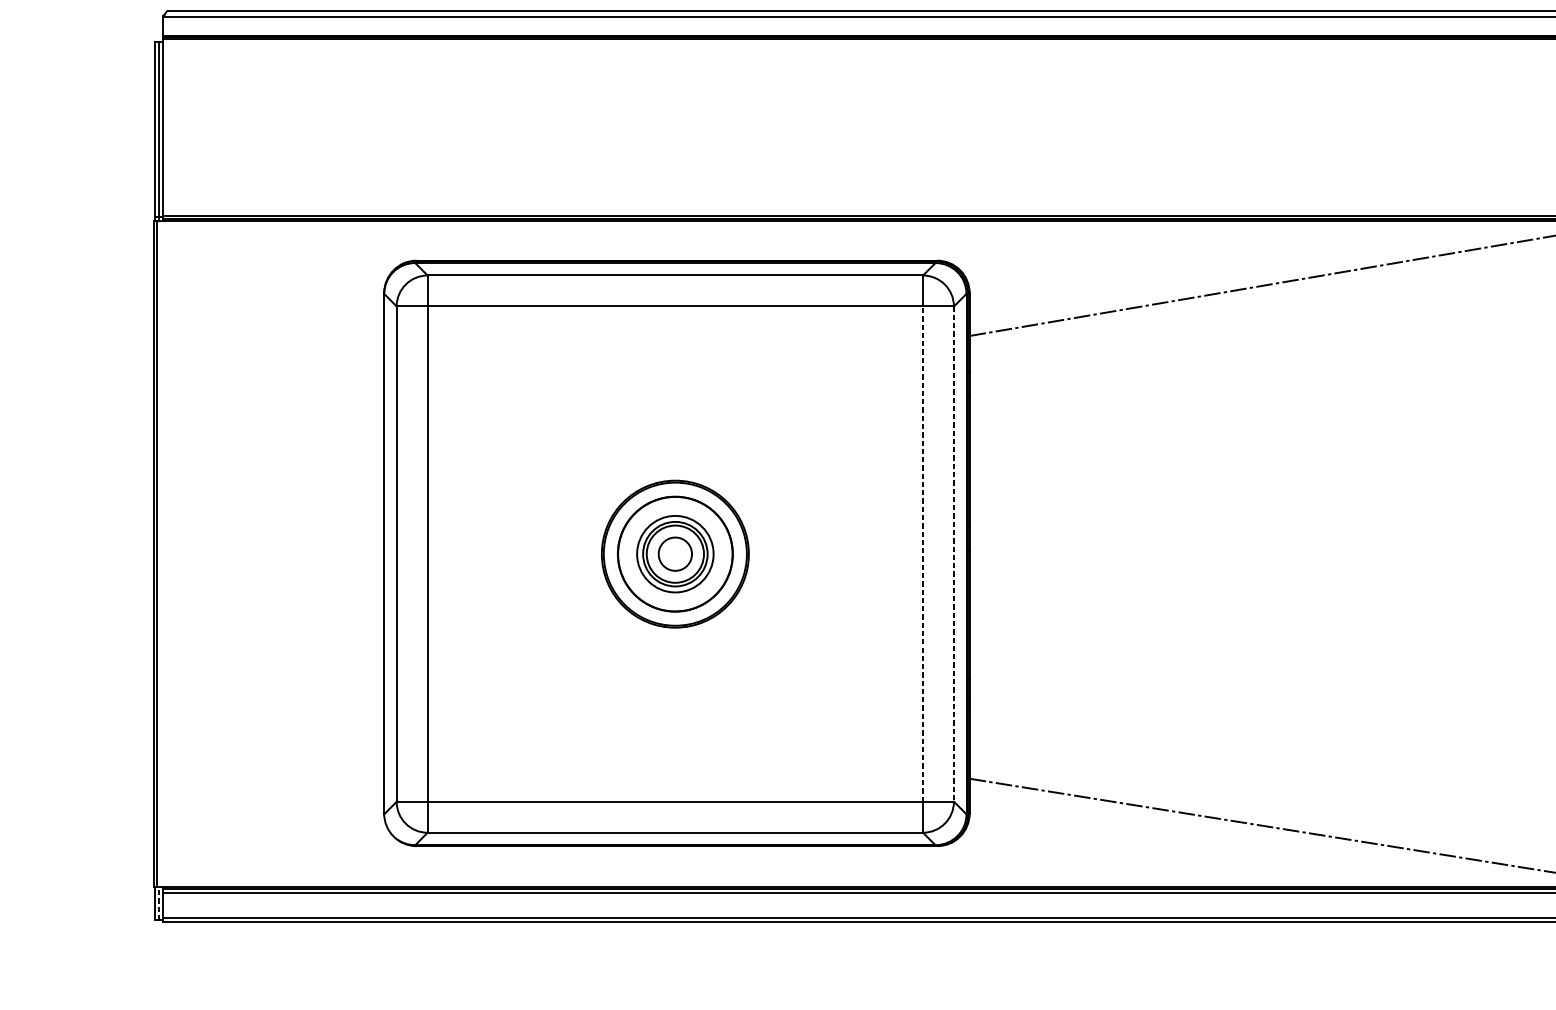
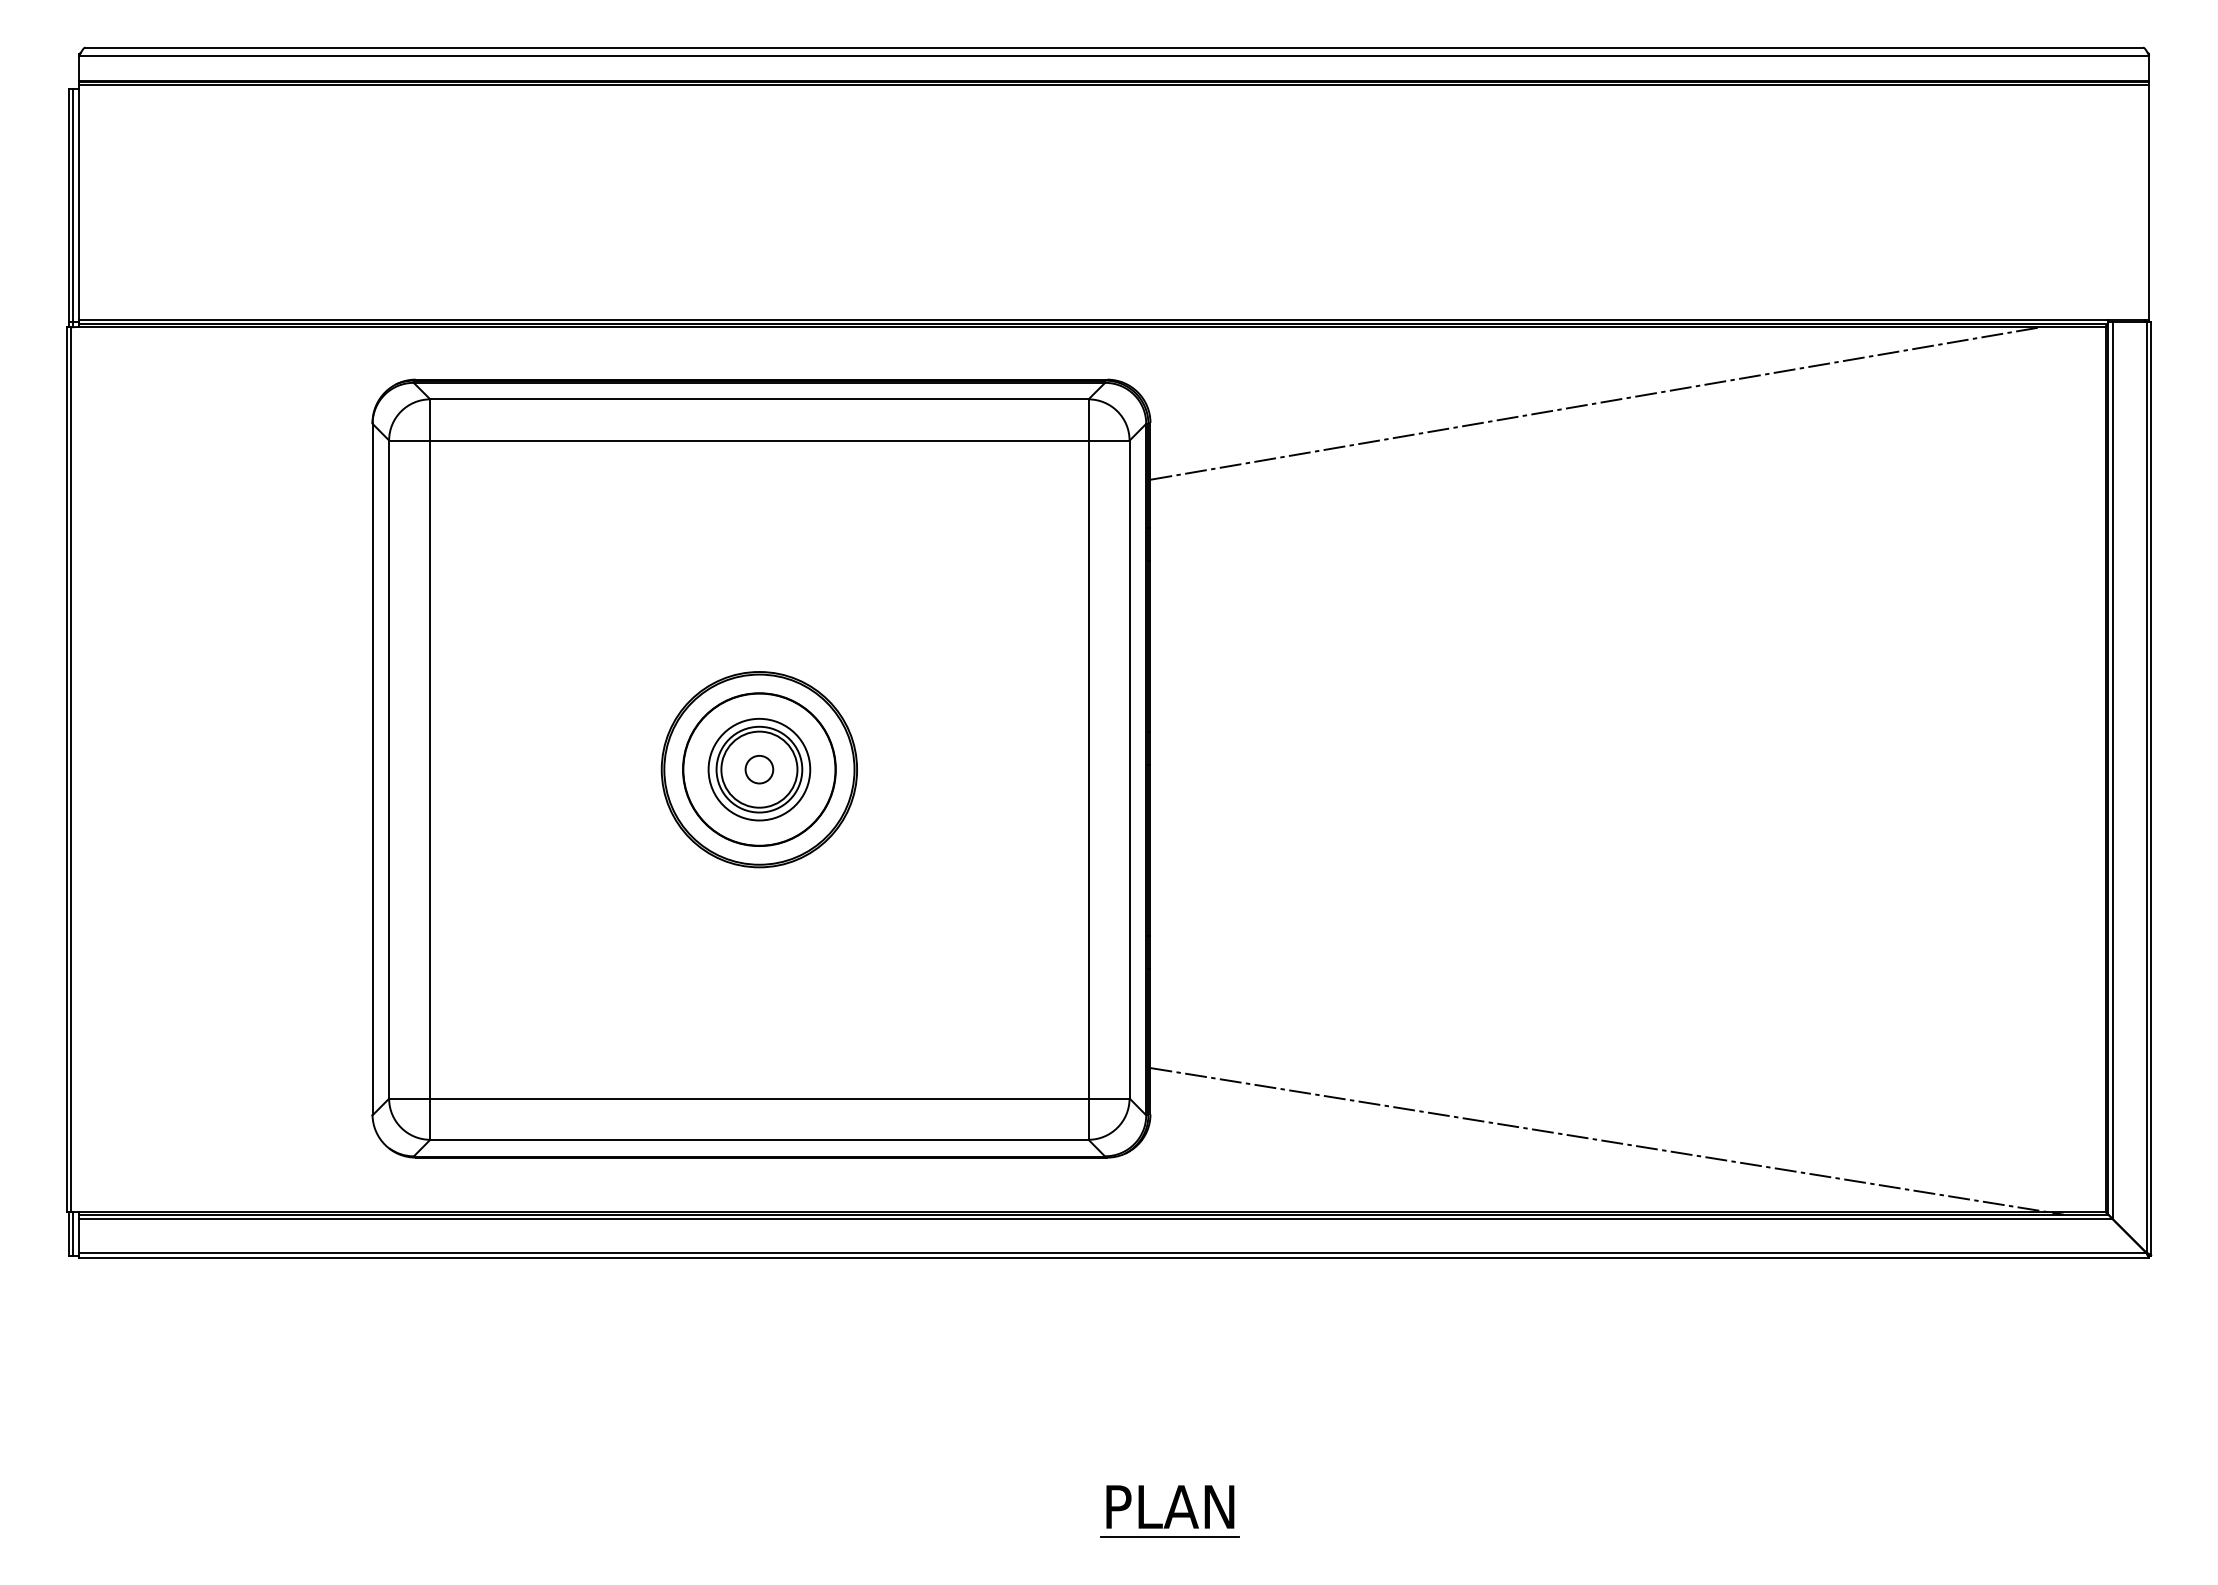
circle: (675, 554) -> (759, 769), size x0.62
line: (923, 554) -> (1088, 769), dashed -> solid
line: (953, 554) -> (1129, 770), dashed -> solid
line: (159, 903) -> (73, 1233), dashed -> solid

